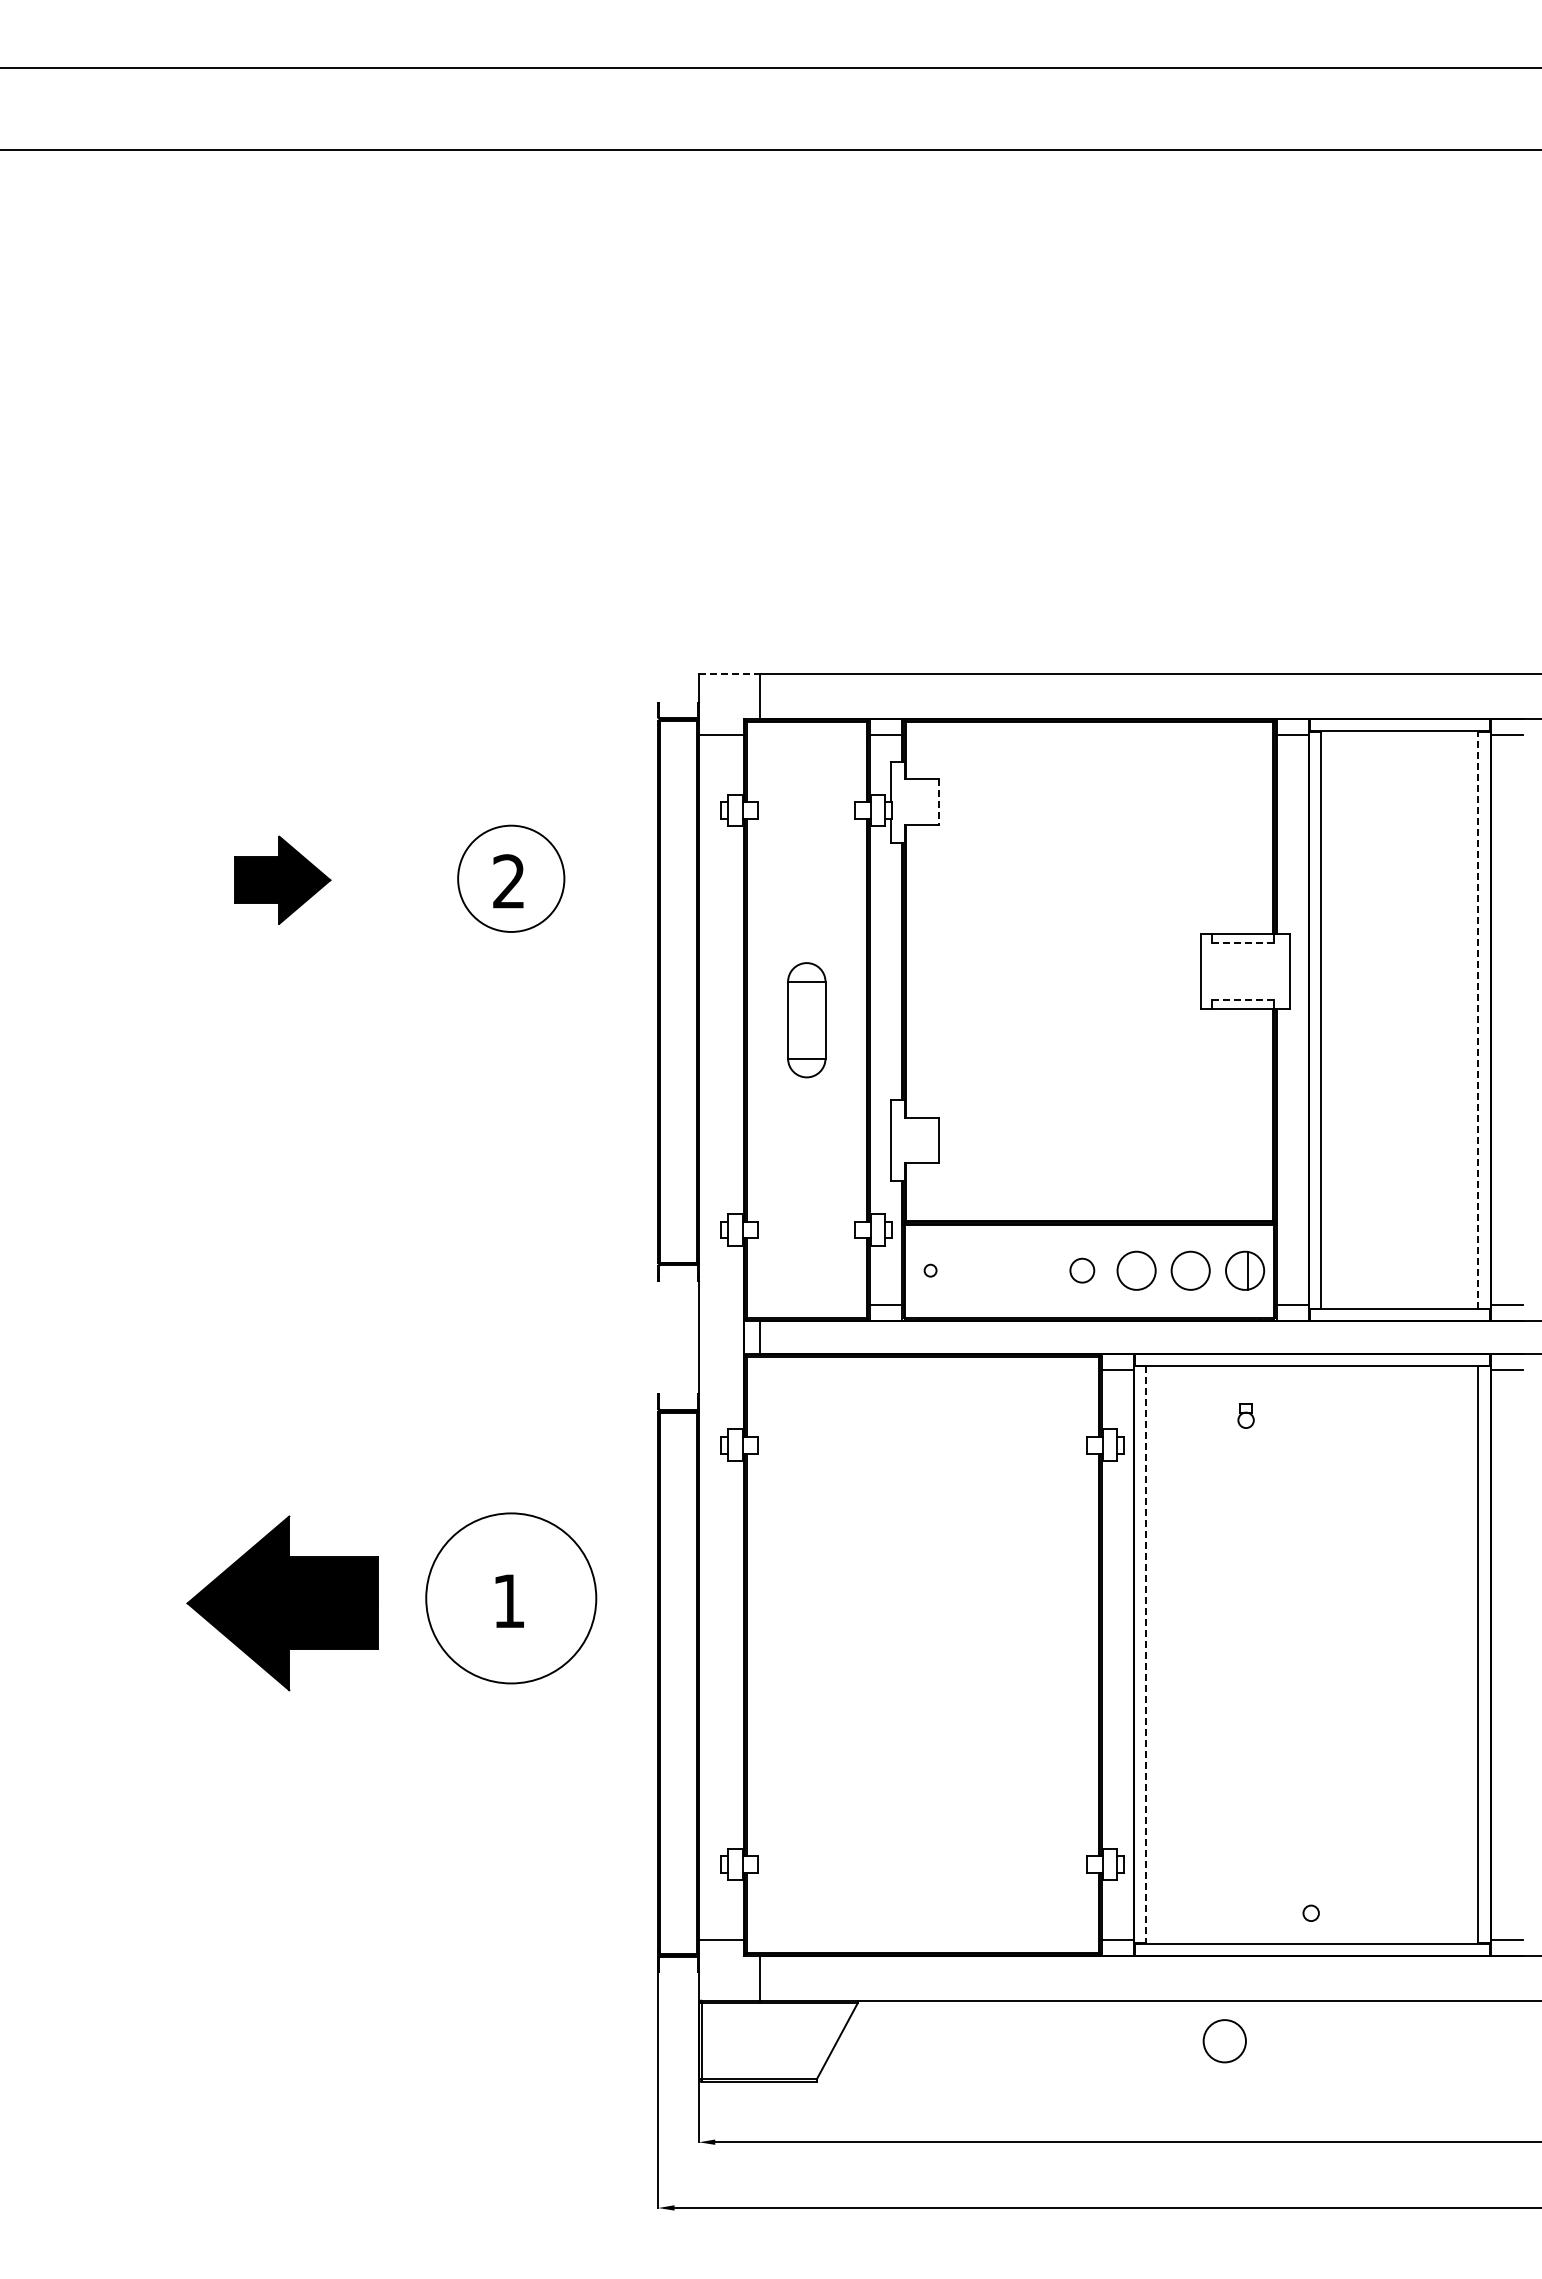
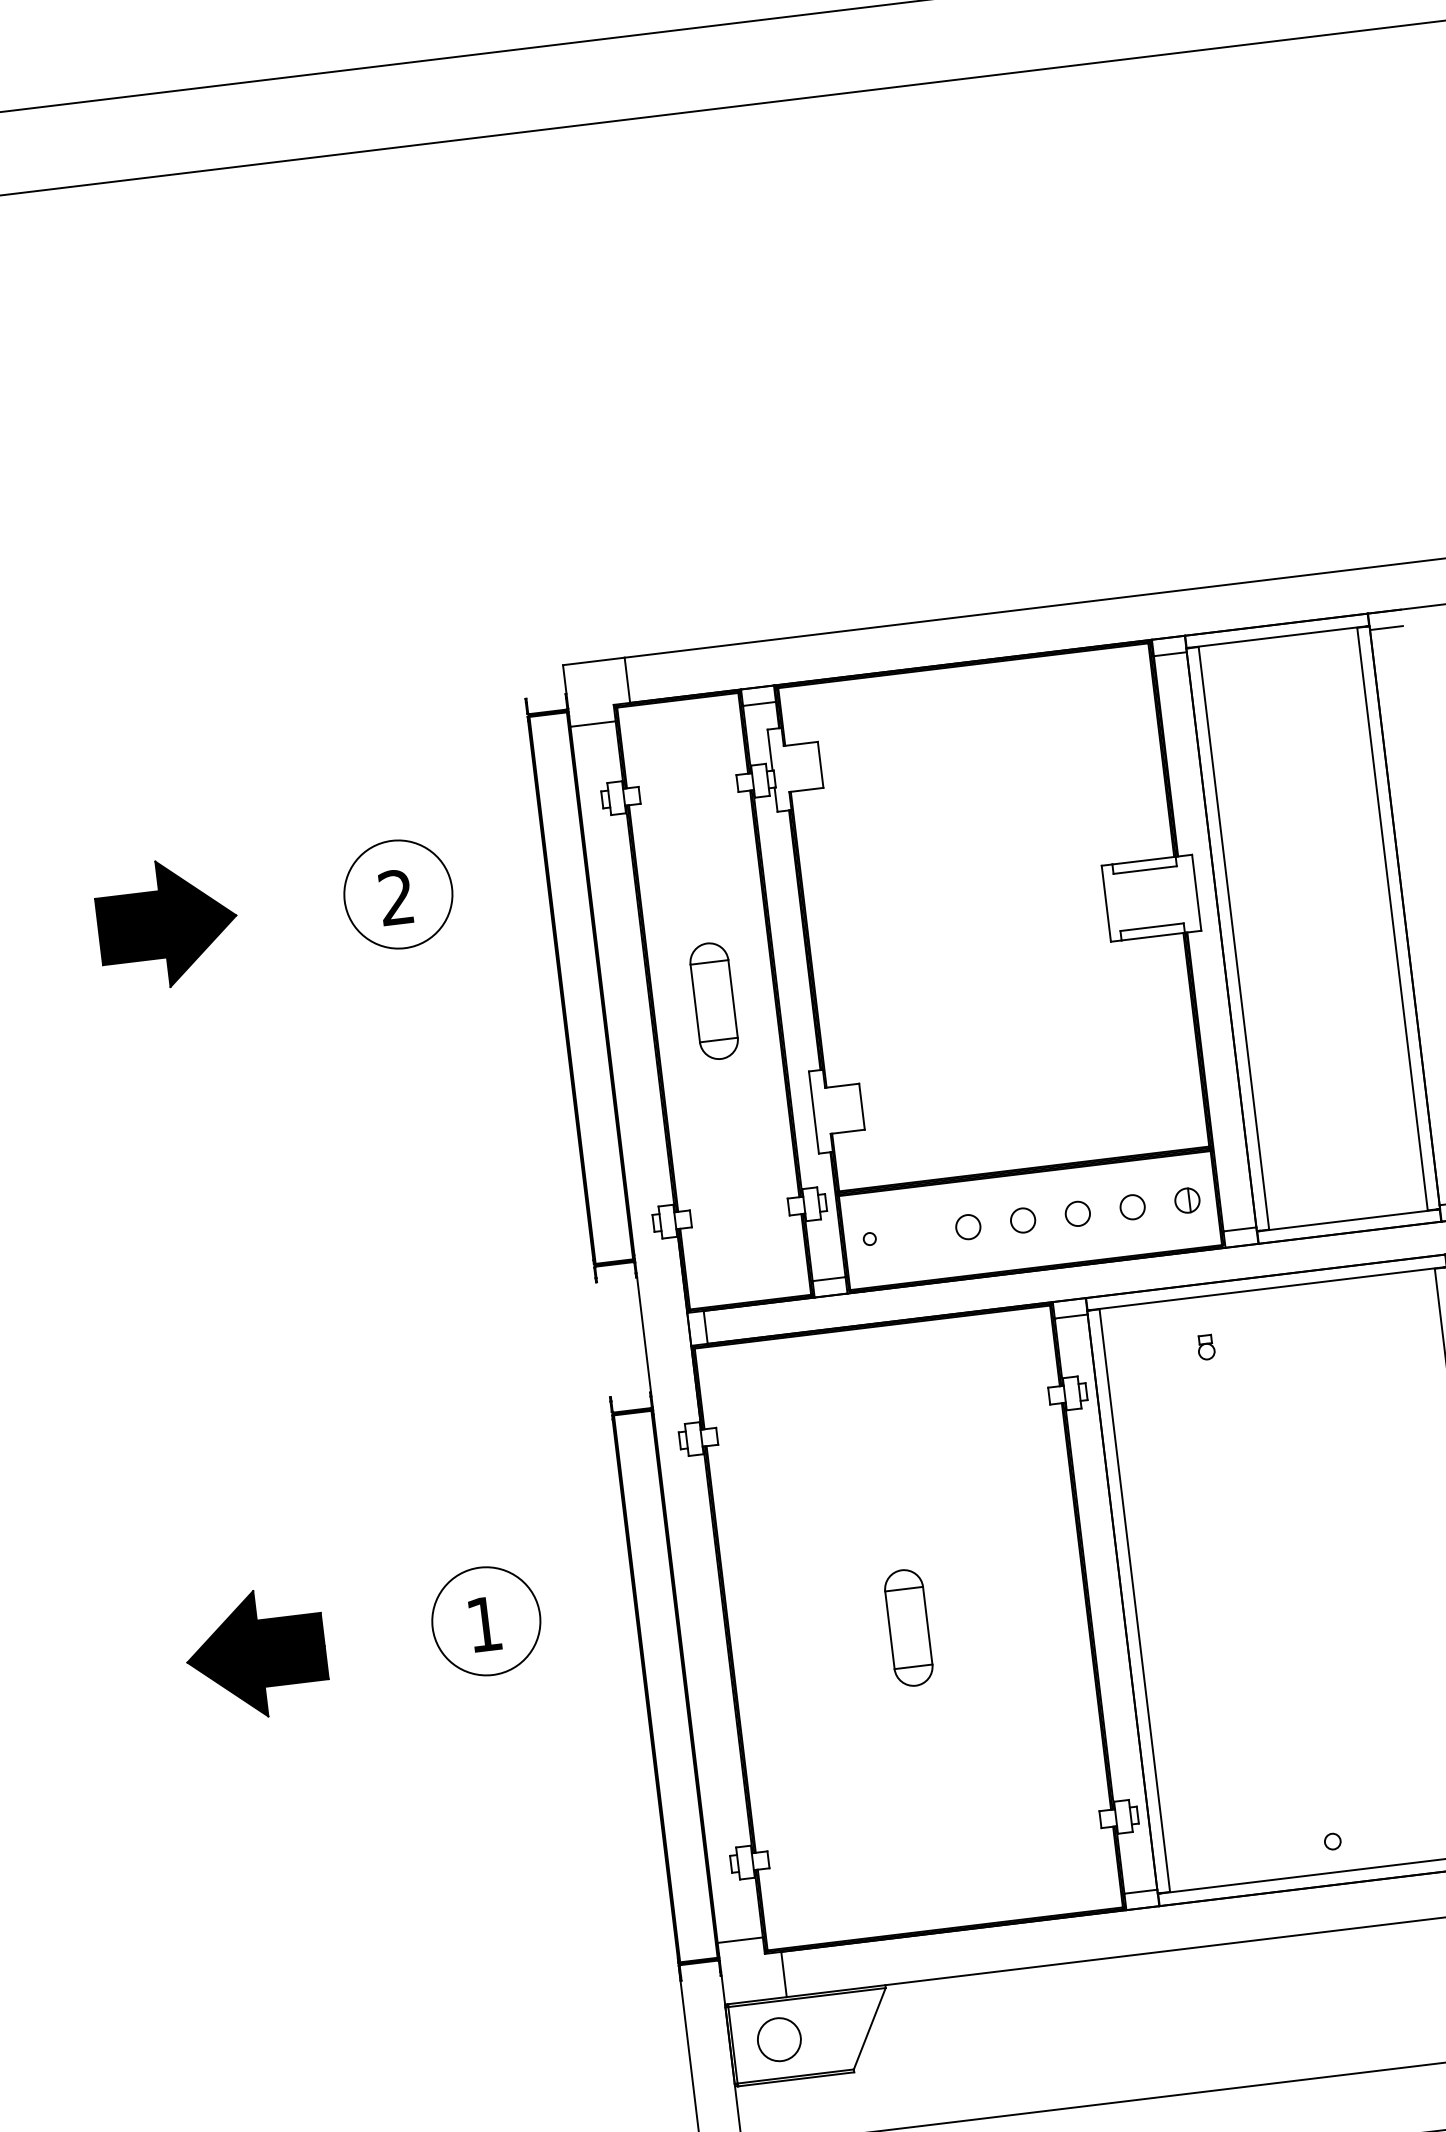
line: (729, 674) -> (593, 661), dashed -> solid
line: (938, 802) -> (820, 765), dashed -> solid
part: (282, 880) -> (167, 924), size x1.43
line: (1242, 943) -> (1144, 870), dashed -> solid
line: (1243, 999) -> (1152, 926), dashed -> solid
line: (1478, 1019) -> (1392, 918), dashed -> solid
circle: (1027, 1270) -> (967, 1227), added
circle: (1136, 1270) -> (1077, 1213), size x0.62
circle: (1190, 1270) -> (1132, 1207), size x0.62
part: (1244, 1270) -> (1186, 1200), size x0.62
circle: (511, 1598) -> (486, 1621), size x0.62
part: (282, 1603) -> (255, 1654), size x0.71
part: (922, 1654) -> (908, 1627), added
line: (1146, 1655) -> (1134, 1601), dashed -> solid
circle: (1224, 2041) -> (779, 2039), moved

